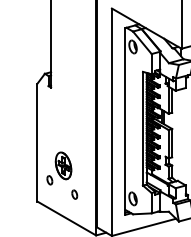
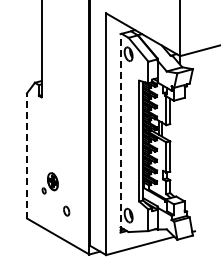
line: (125, 120) -> (120, 132), solid -> dashed
line: (37, 142) -> (27, 155), solid -> dashed
part: (58, 168) -> (49, 183), size x0.6

